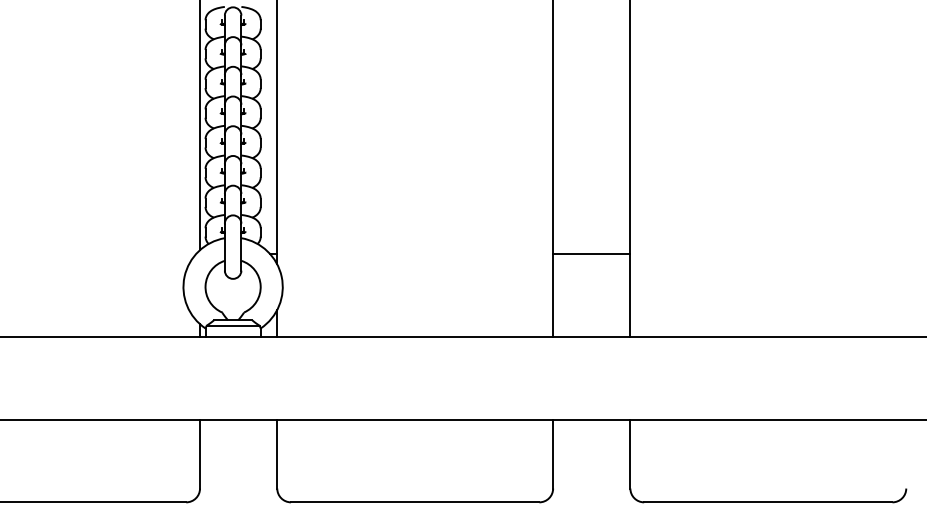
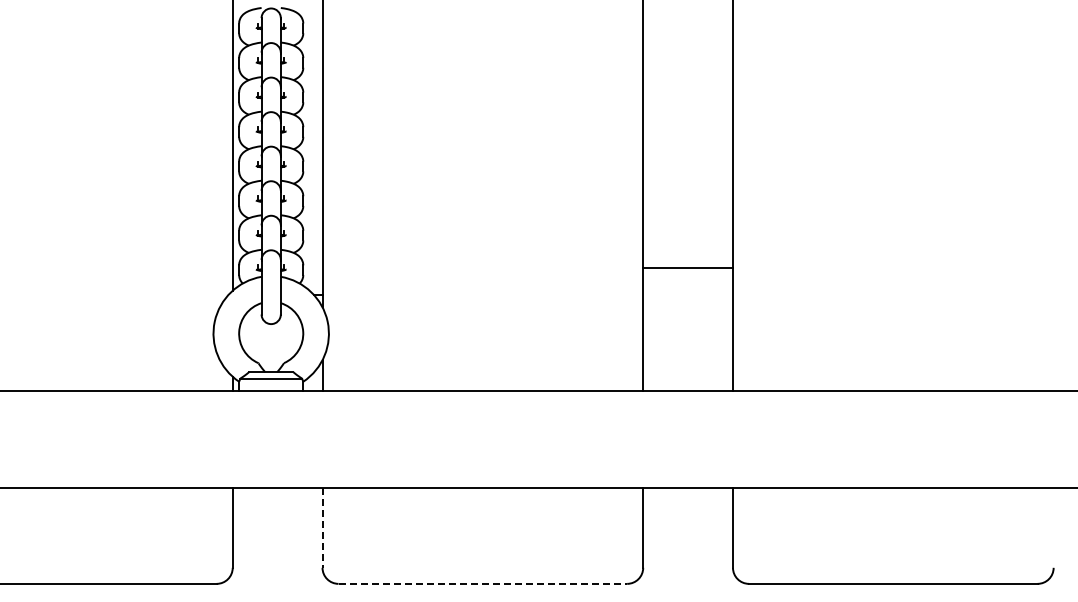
line: (591, 254) -> (687, 268), moved
line: (277, 454) -> (322, 528), solid -> dashed
line: (415, 502) -> (483, 583), solid -> dashed

